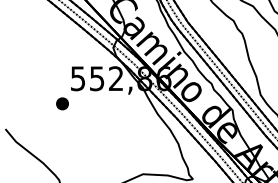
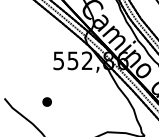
part: (62, 103) -> (47, 101), moved

